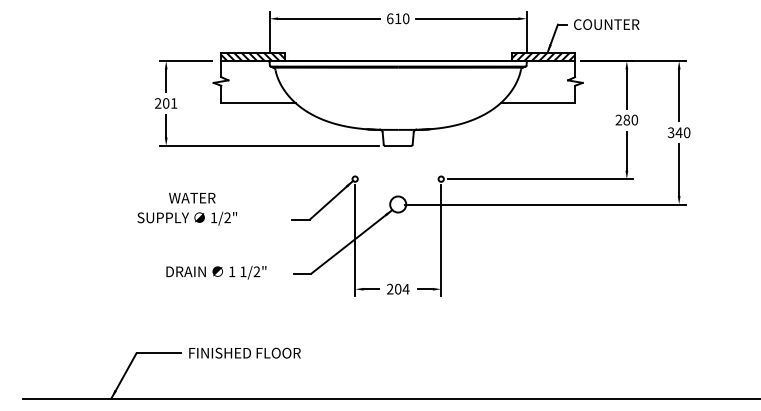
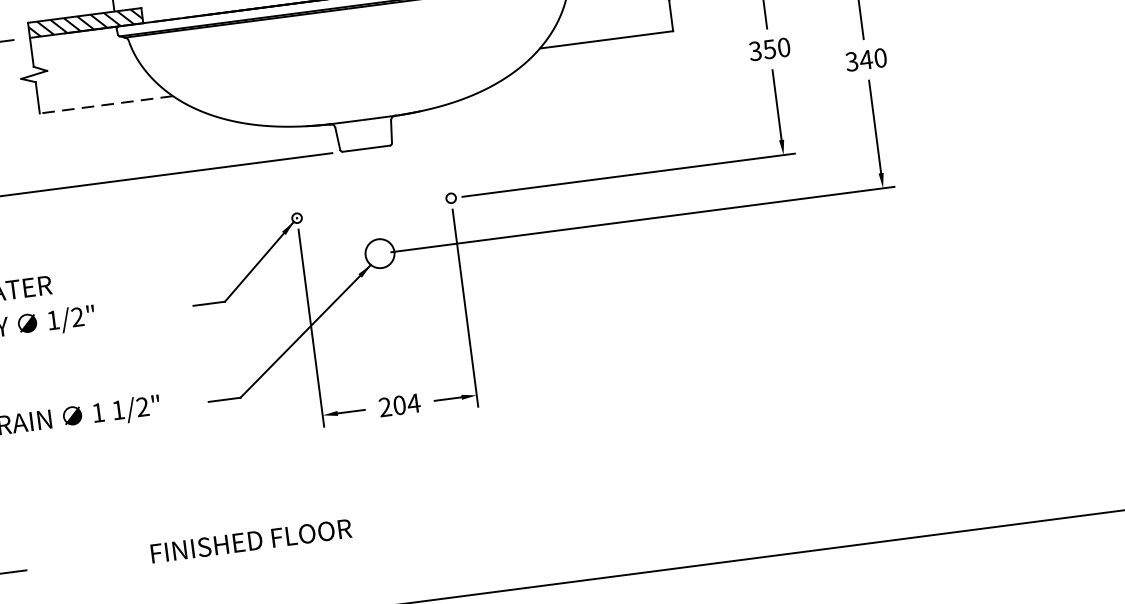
line: (258, 103) -> (106, 105), solid -> dashed
text: (622, 119) -> (761, 49), 280 -> 350
text: (244, 352) -> (250, 539), moved

